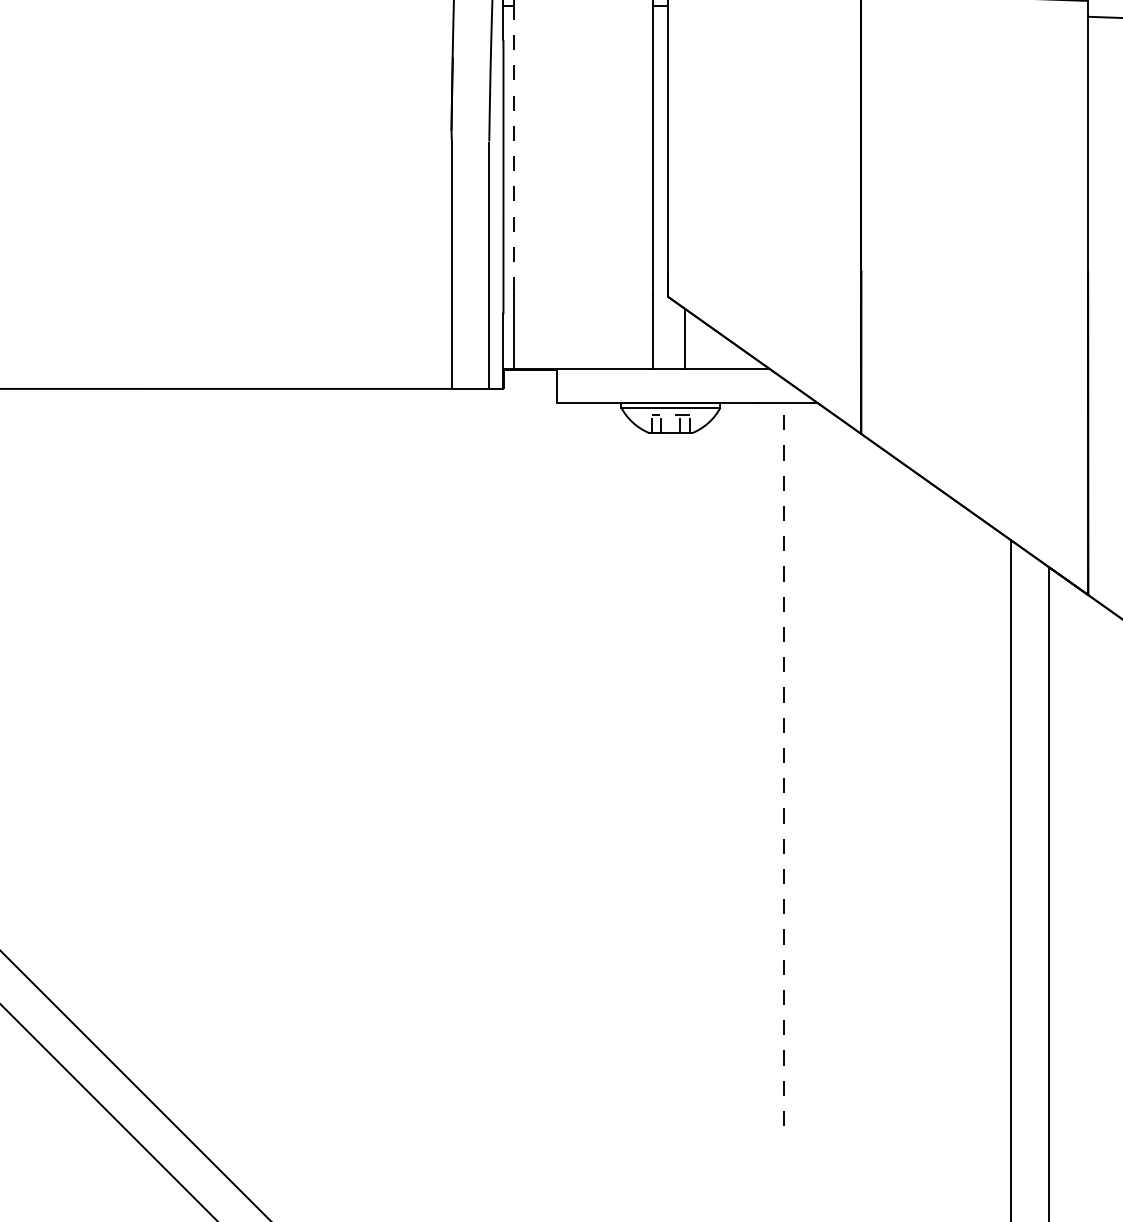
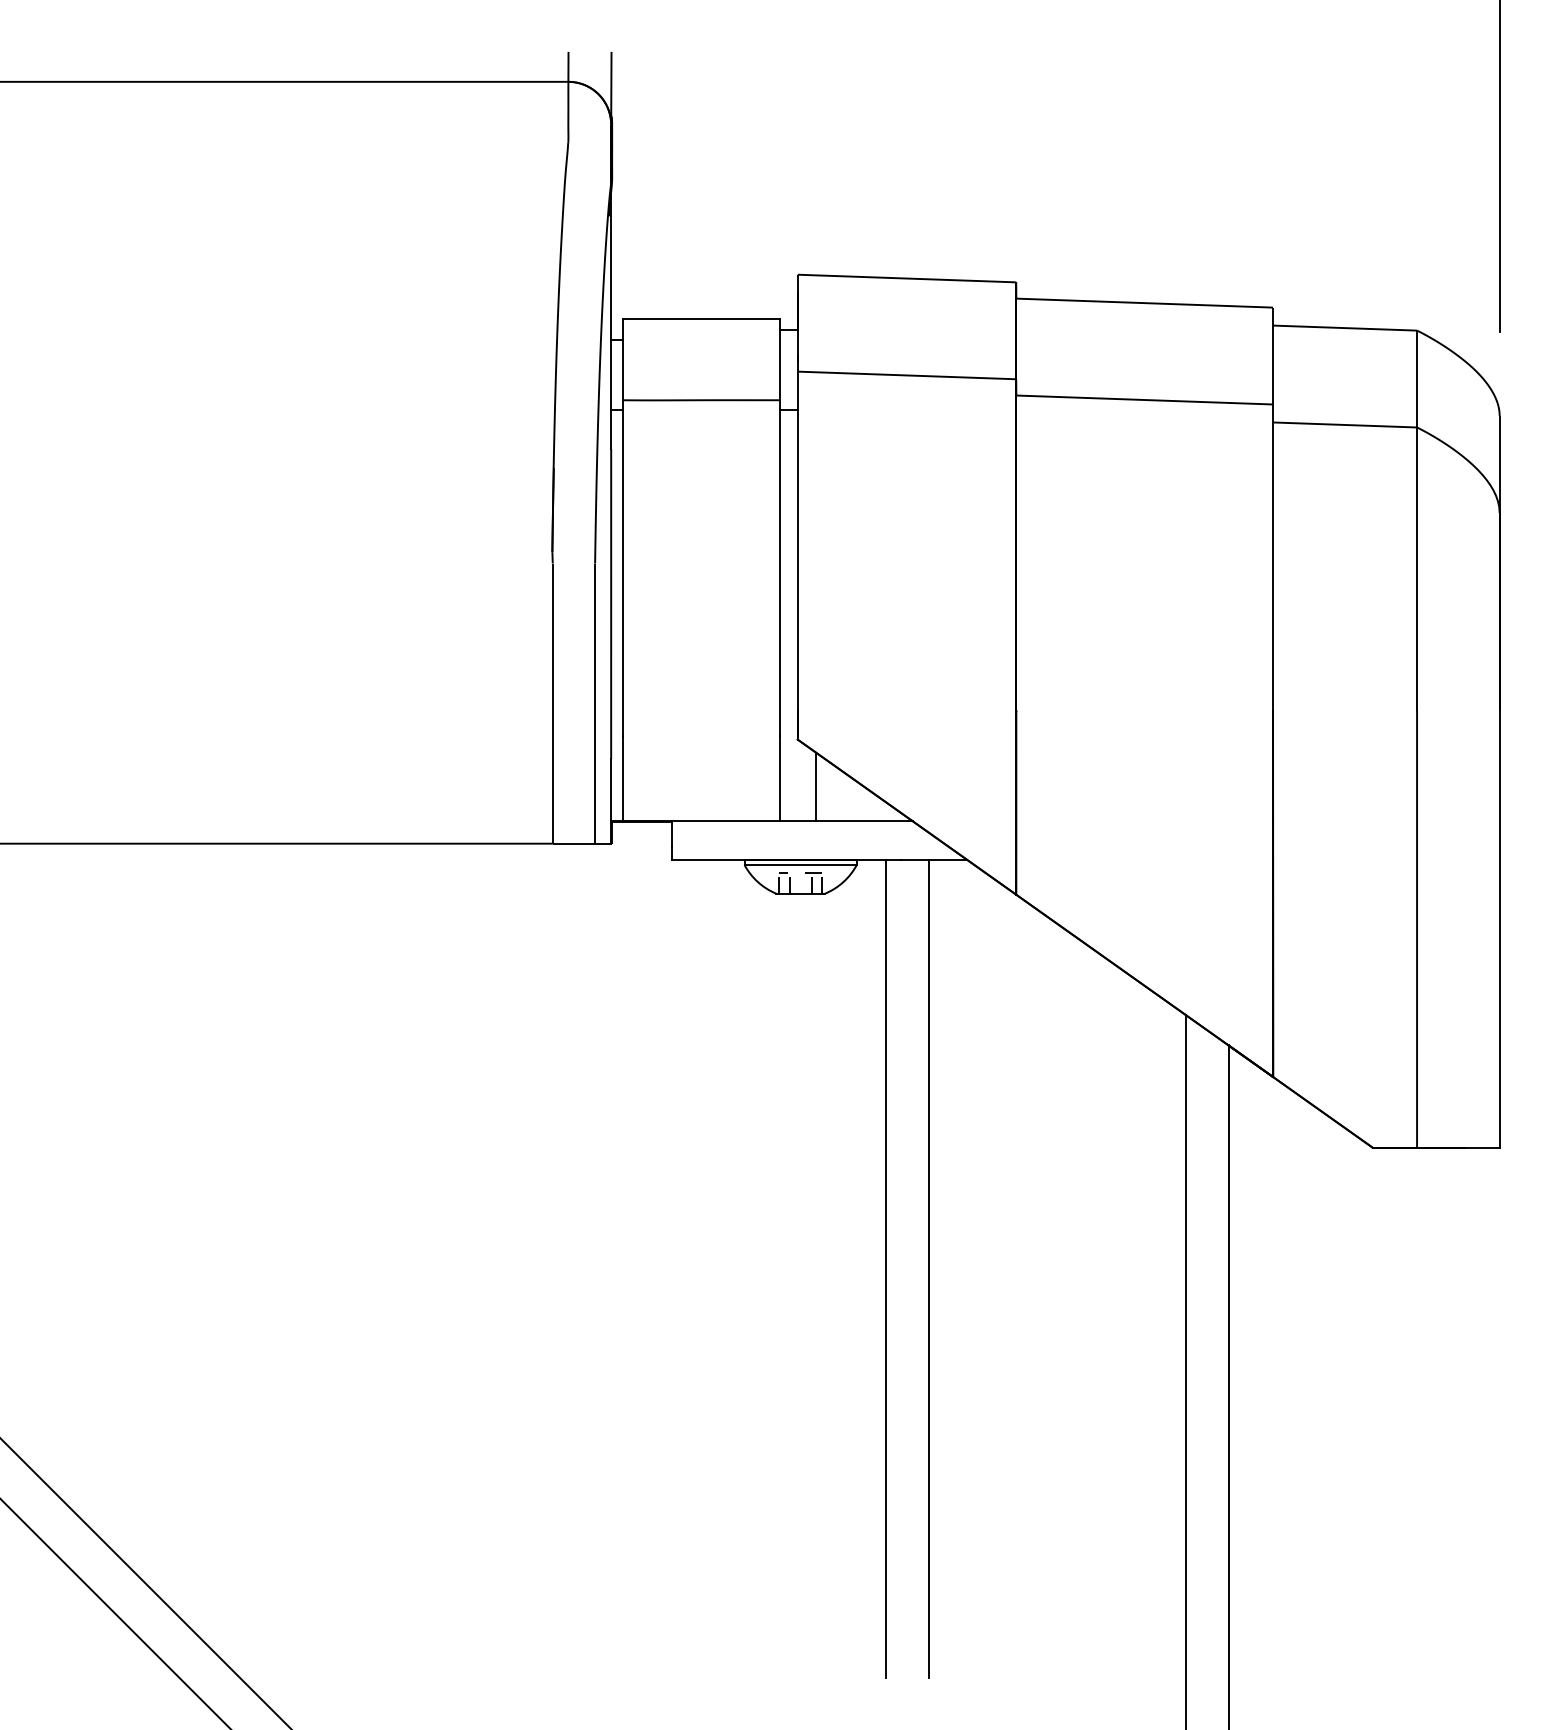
line: (513, 149) -> (622, 572), dashed -> solid
line: (746, 764) -> (886, 1268), added
line: (784, 764) -> (929, 1268), dashed -> solid

